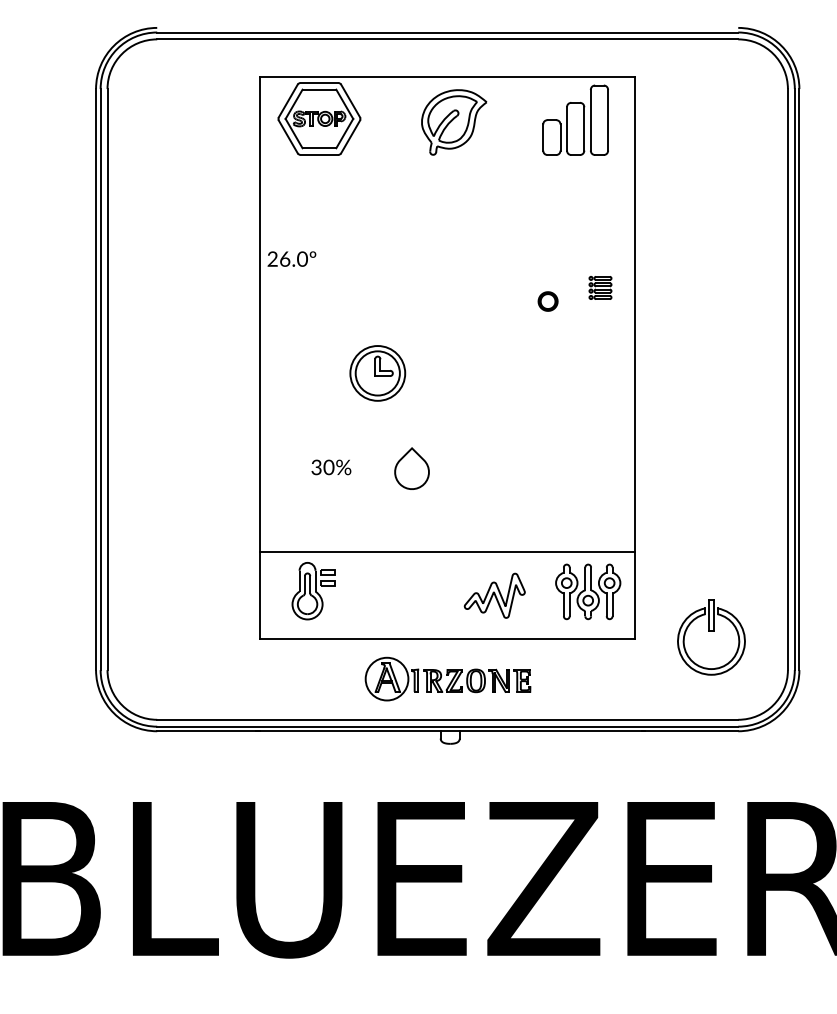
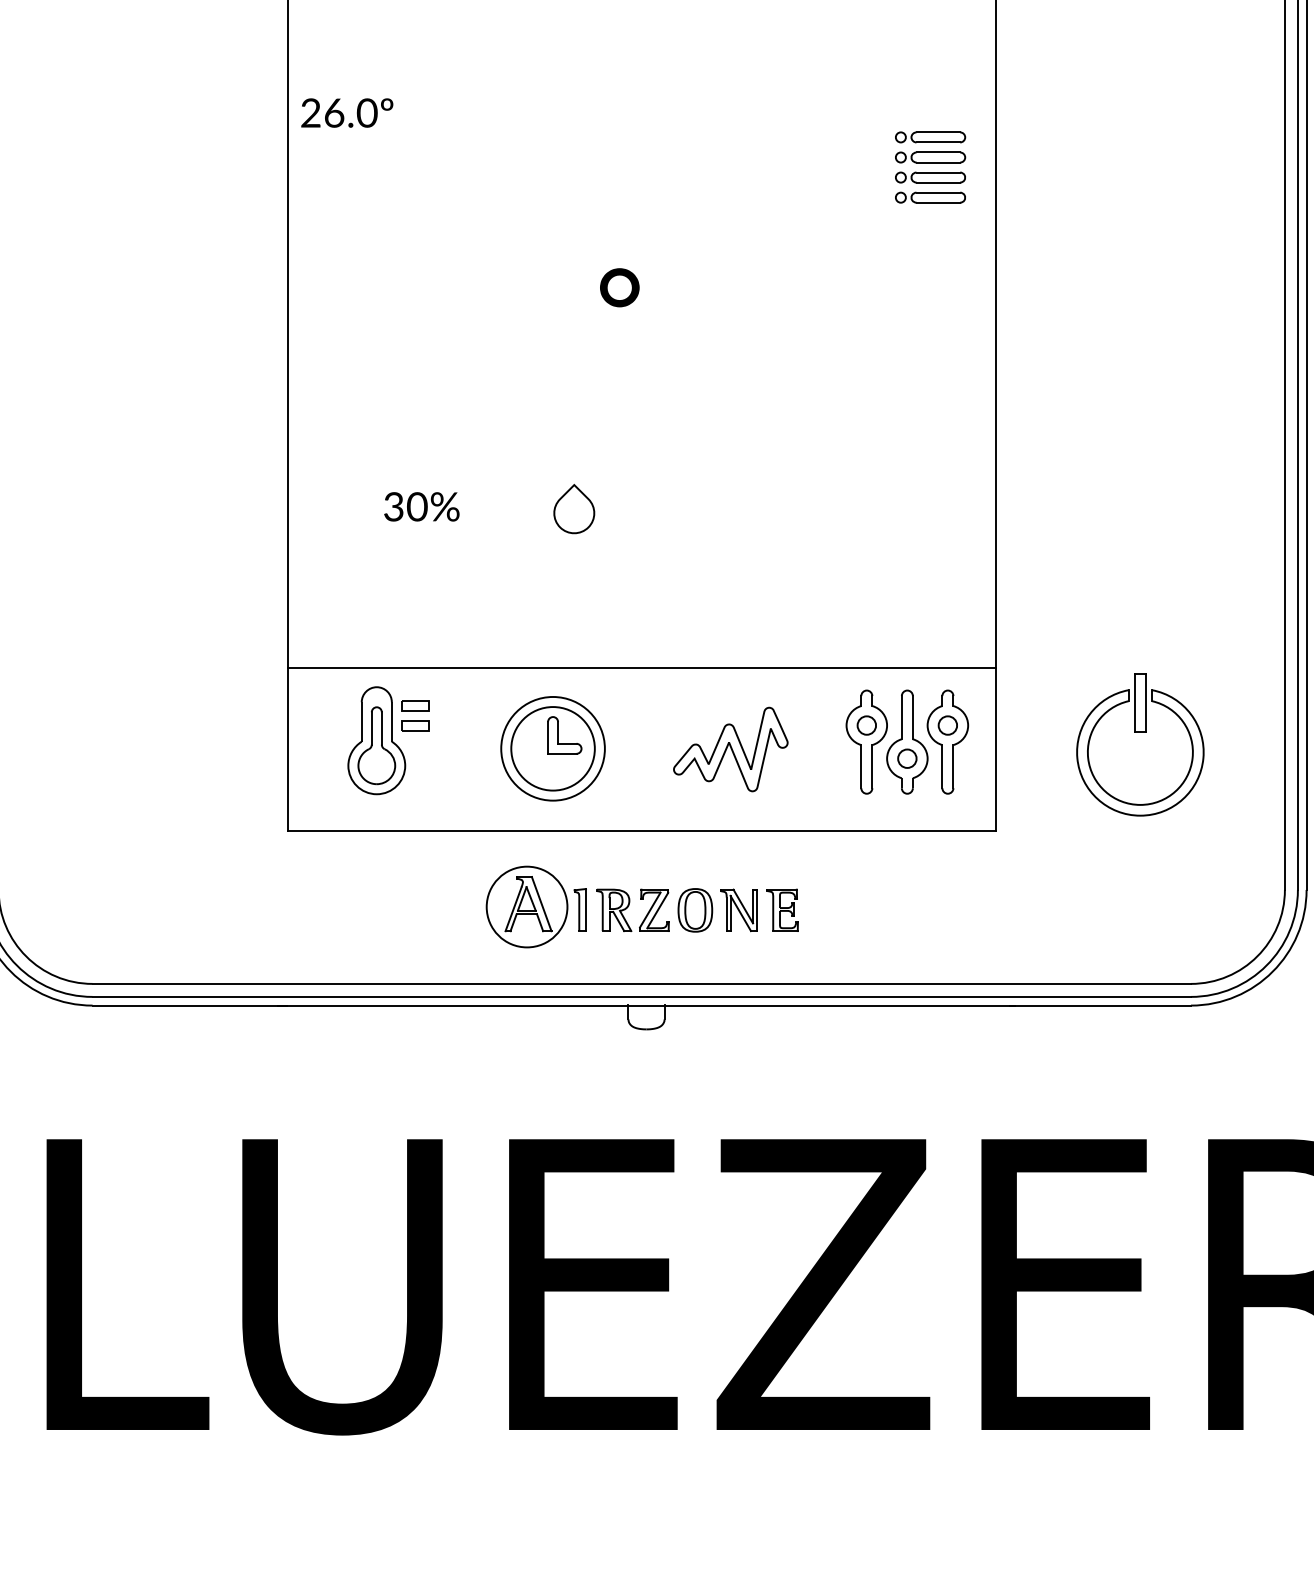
part: (600, 287) -> (930, 166), size x1.67
text: (547, 301) -> (618, 287), moved
part: (377, 373) -> (552, 748), moved
part: (411, 468) -> (573, 508), size x0.62
part: (711, 637) -> (1140, 745), moved

